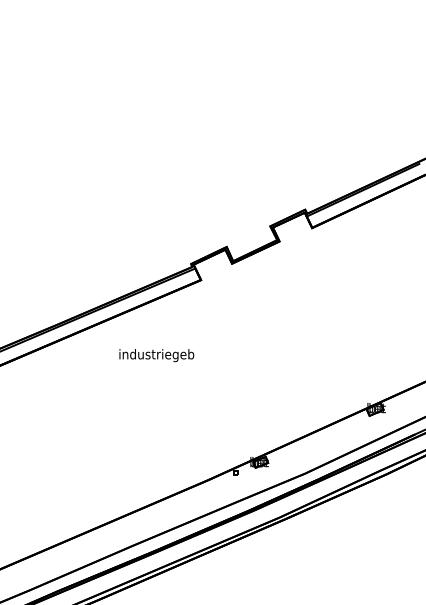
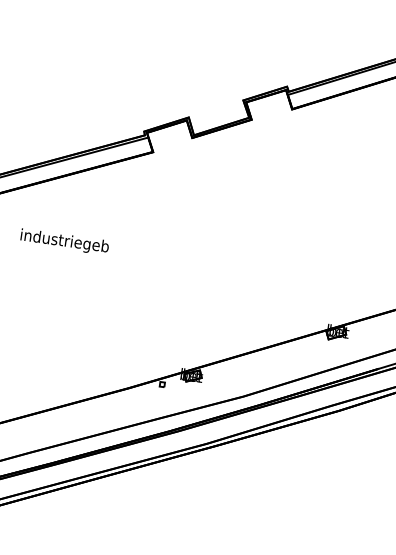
text: (156, 355) -> (64, 241), moved

